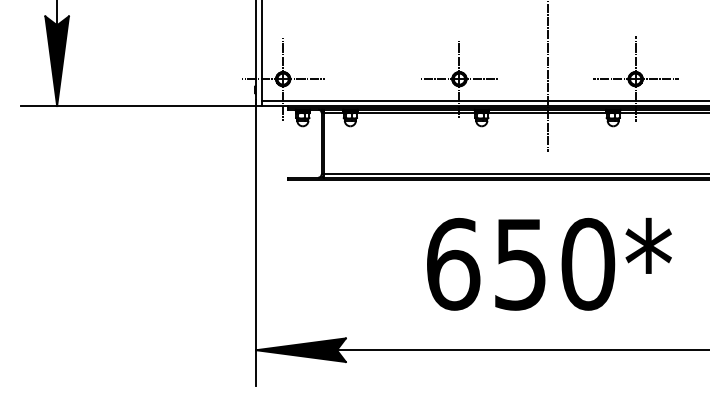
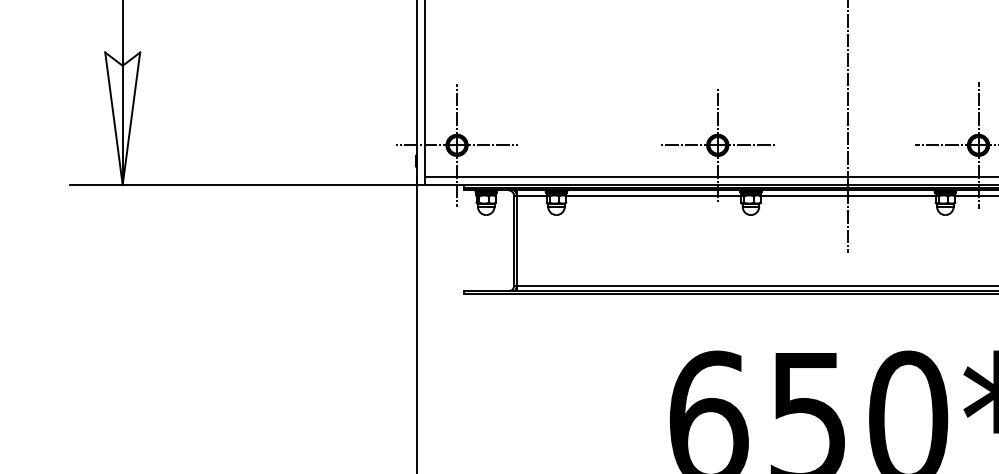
fill: (56, 61) -> (121, 119), removed

